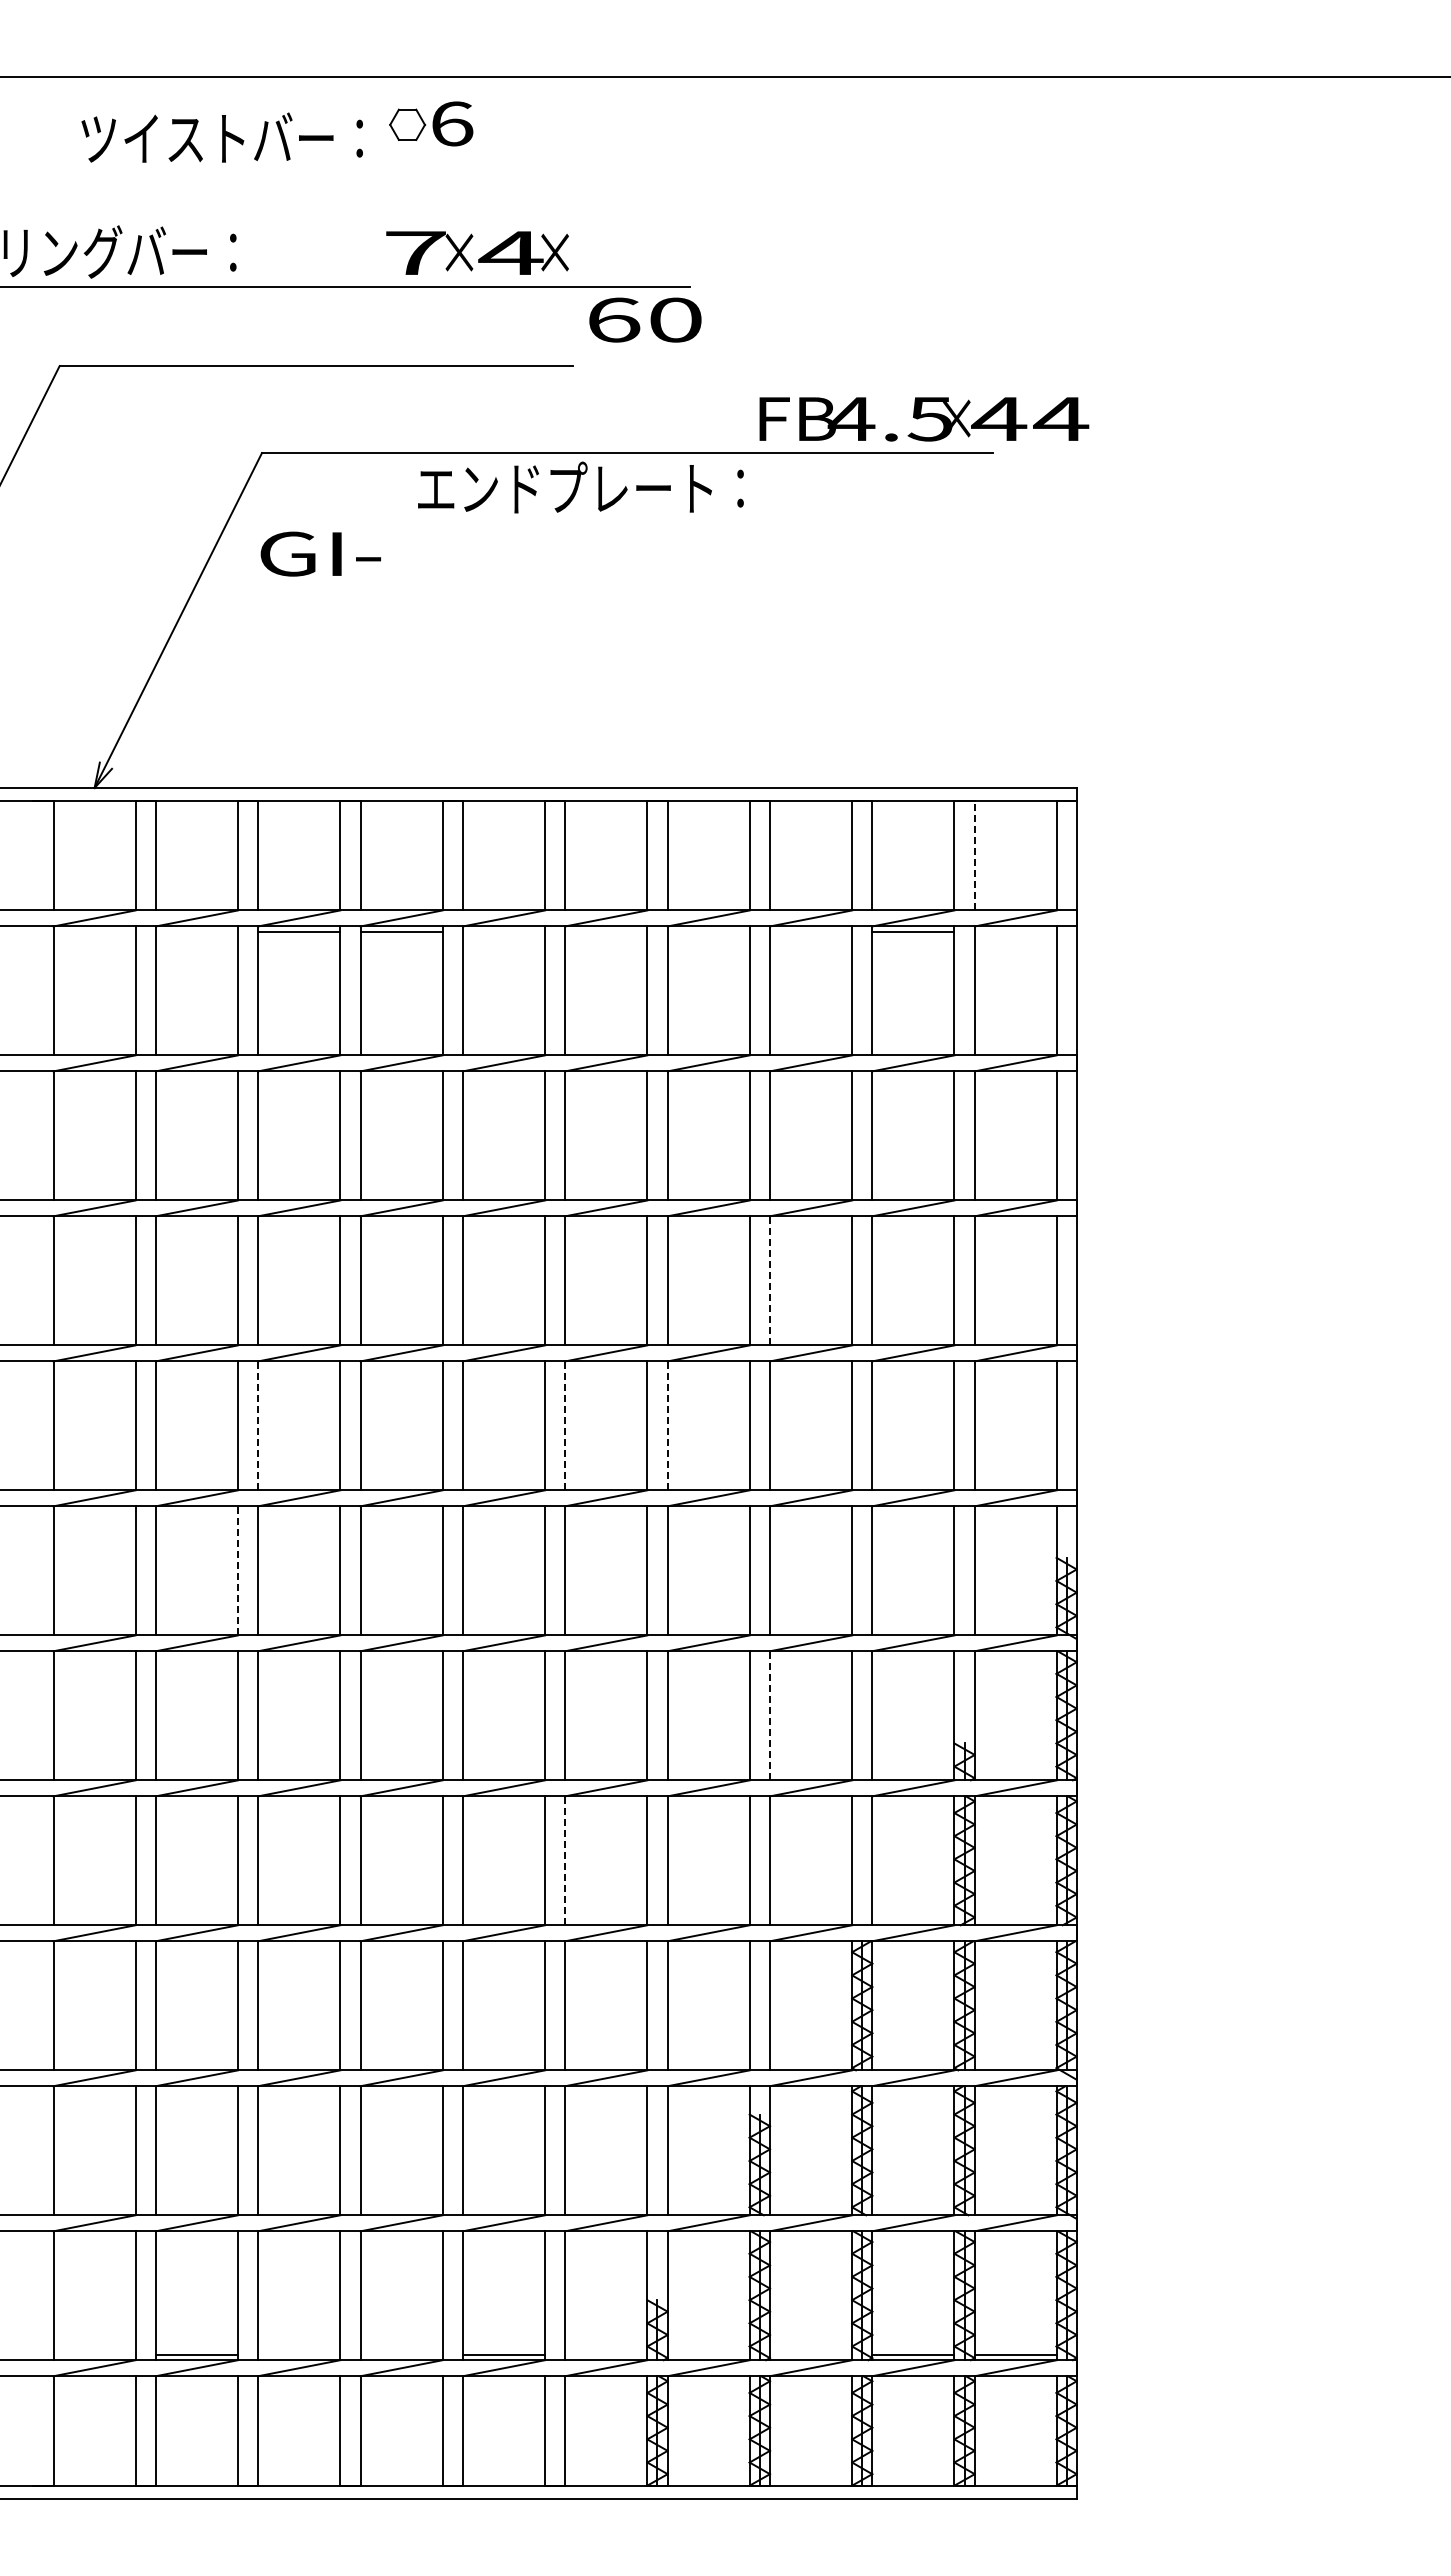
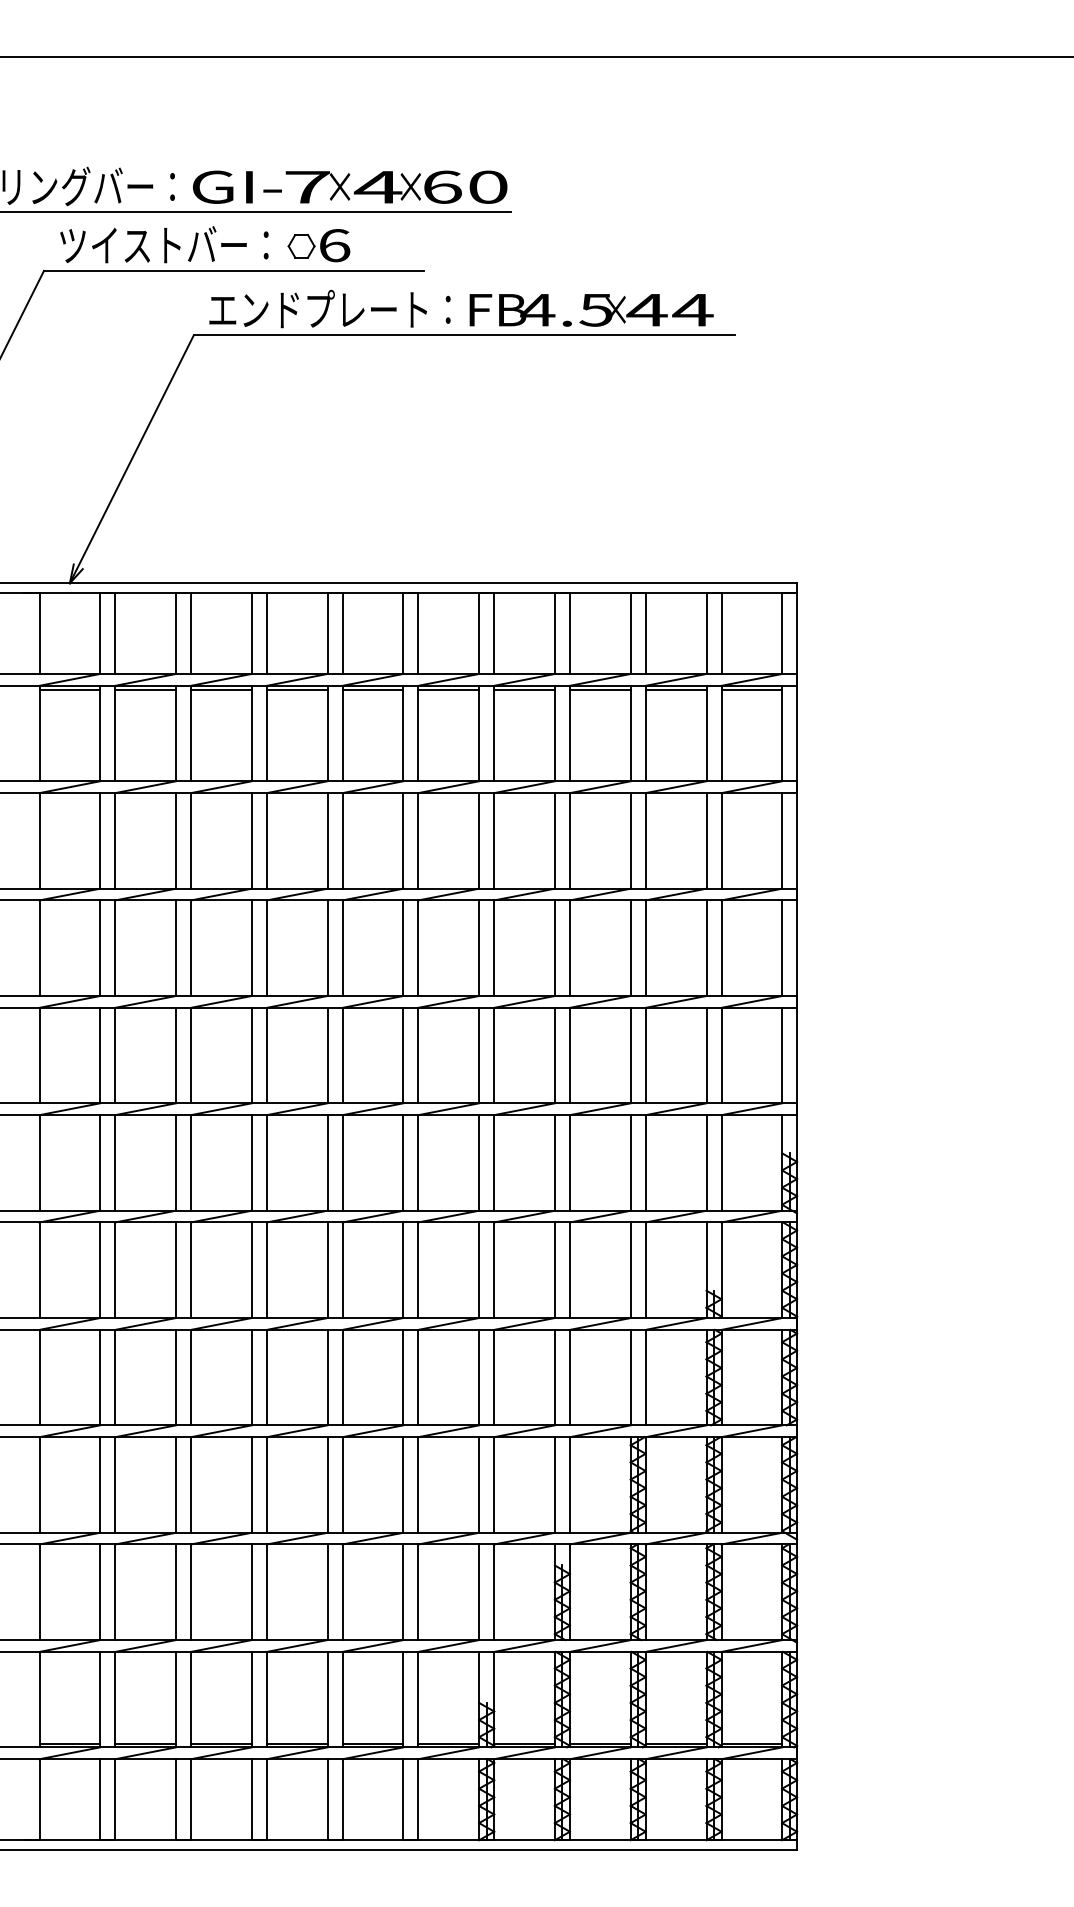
part: (431, 123) -> (319, 245), moved
text: (221, 137) -> (163, 244), moved
text: (645, 319) -> (465, 186), moved
text: (924, 419) -> (591, 310), moved
text: (580, 487) -> (329, 308), moved
text: (320, 553) -> (237, 186), moved
line: (974, 855) -> (721, 633), dashed -> solid
line: (94, 931) -> (69, 689), added
line: (196, 931) -> (145, 689), added
line: (503, 931) -> (372, 689), added
line: (606, 931) -> (448, 689), added
line: (708, 931) -> (524, 689), added
line: (811, 931) -> (600, 689), added
line: (1015, 931) -> (751, 689), added
line: (770, 1280) -> (570, 947), dashed -> solid
line: (258, 1425) -> (191, 1055), dashed -> solid
line: (565, 1425) -> (418, 1055), dashed -> solid
line: (667, 1425) -> (494, 1055), dashed -> solid
line: (237, 1570) -> (175, 1162), dashed -> solid
line: (770, 1715) -> (570, 1270), dashed -> solid
line: (565, 1860) -> (418, 1377), dashed -> solid
line: (94, 2355) -> (69, 1743), added
line: (299, 2355) -> (221, 1743), added
line: (401, 2355) -> (297, 1743), added
line: (606, 2355) -> (448, 1743), added
line: (708, 2355) -> (524, 1743), added
line: (811, 2355) -> (600, 1743), added

